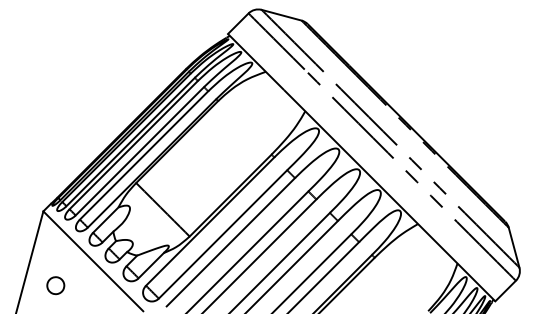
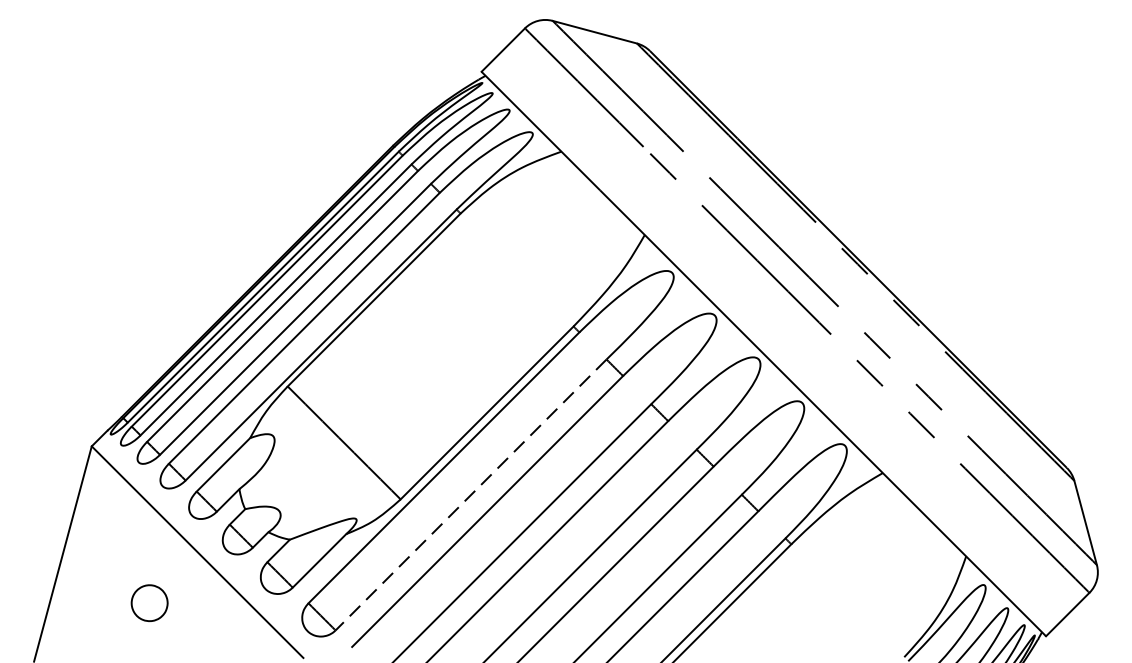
line: (223, 234) -> (472, 495), solid -> dashed
part: (55, 285) -> (148, 602), moved

